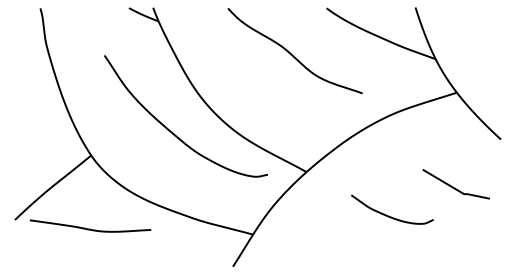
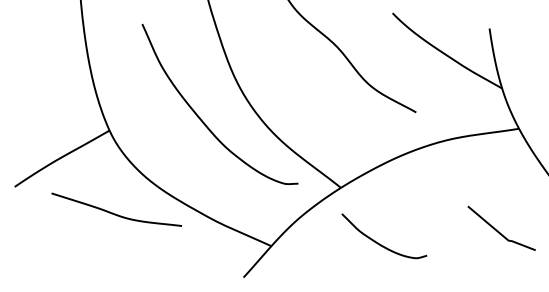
curve: (389, 215) -> (379, 242), moved
curve: (90, 228) -> (116, 213), moved

